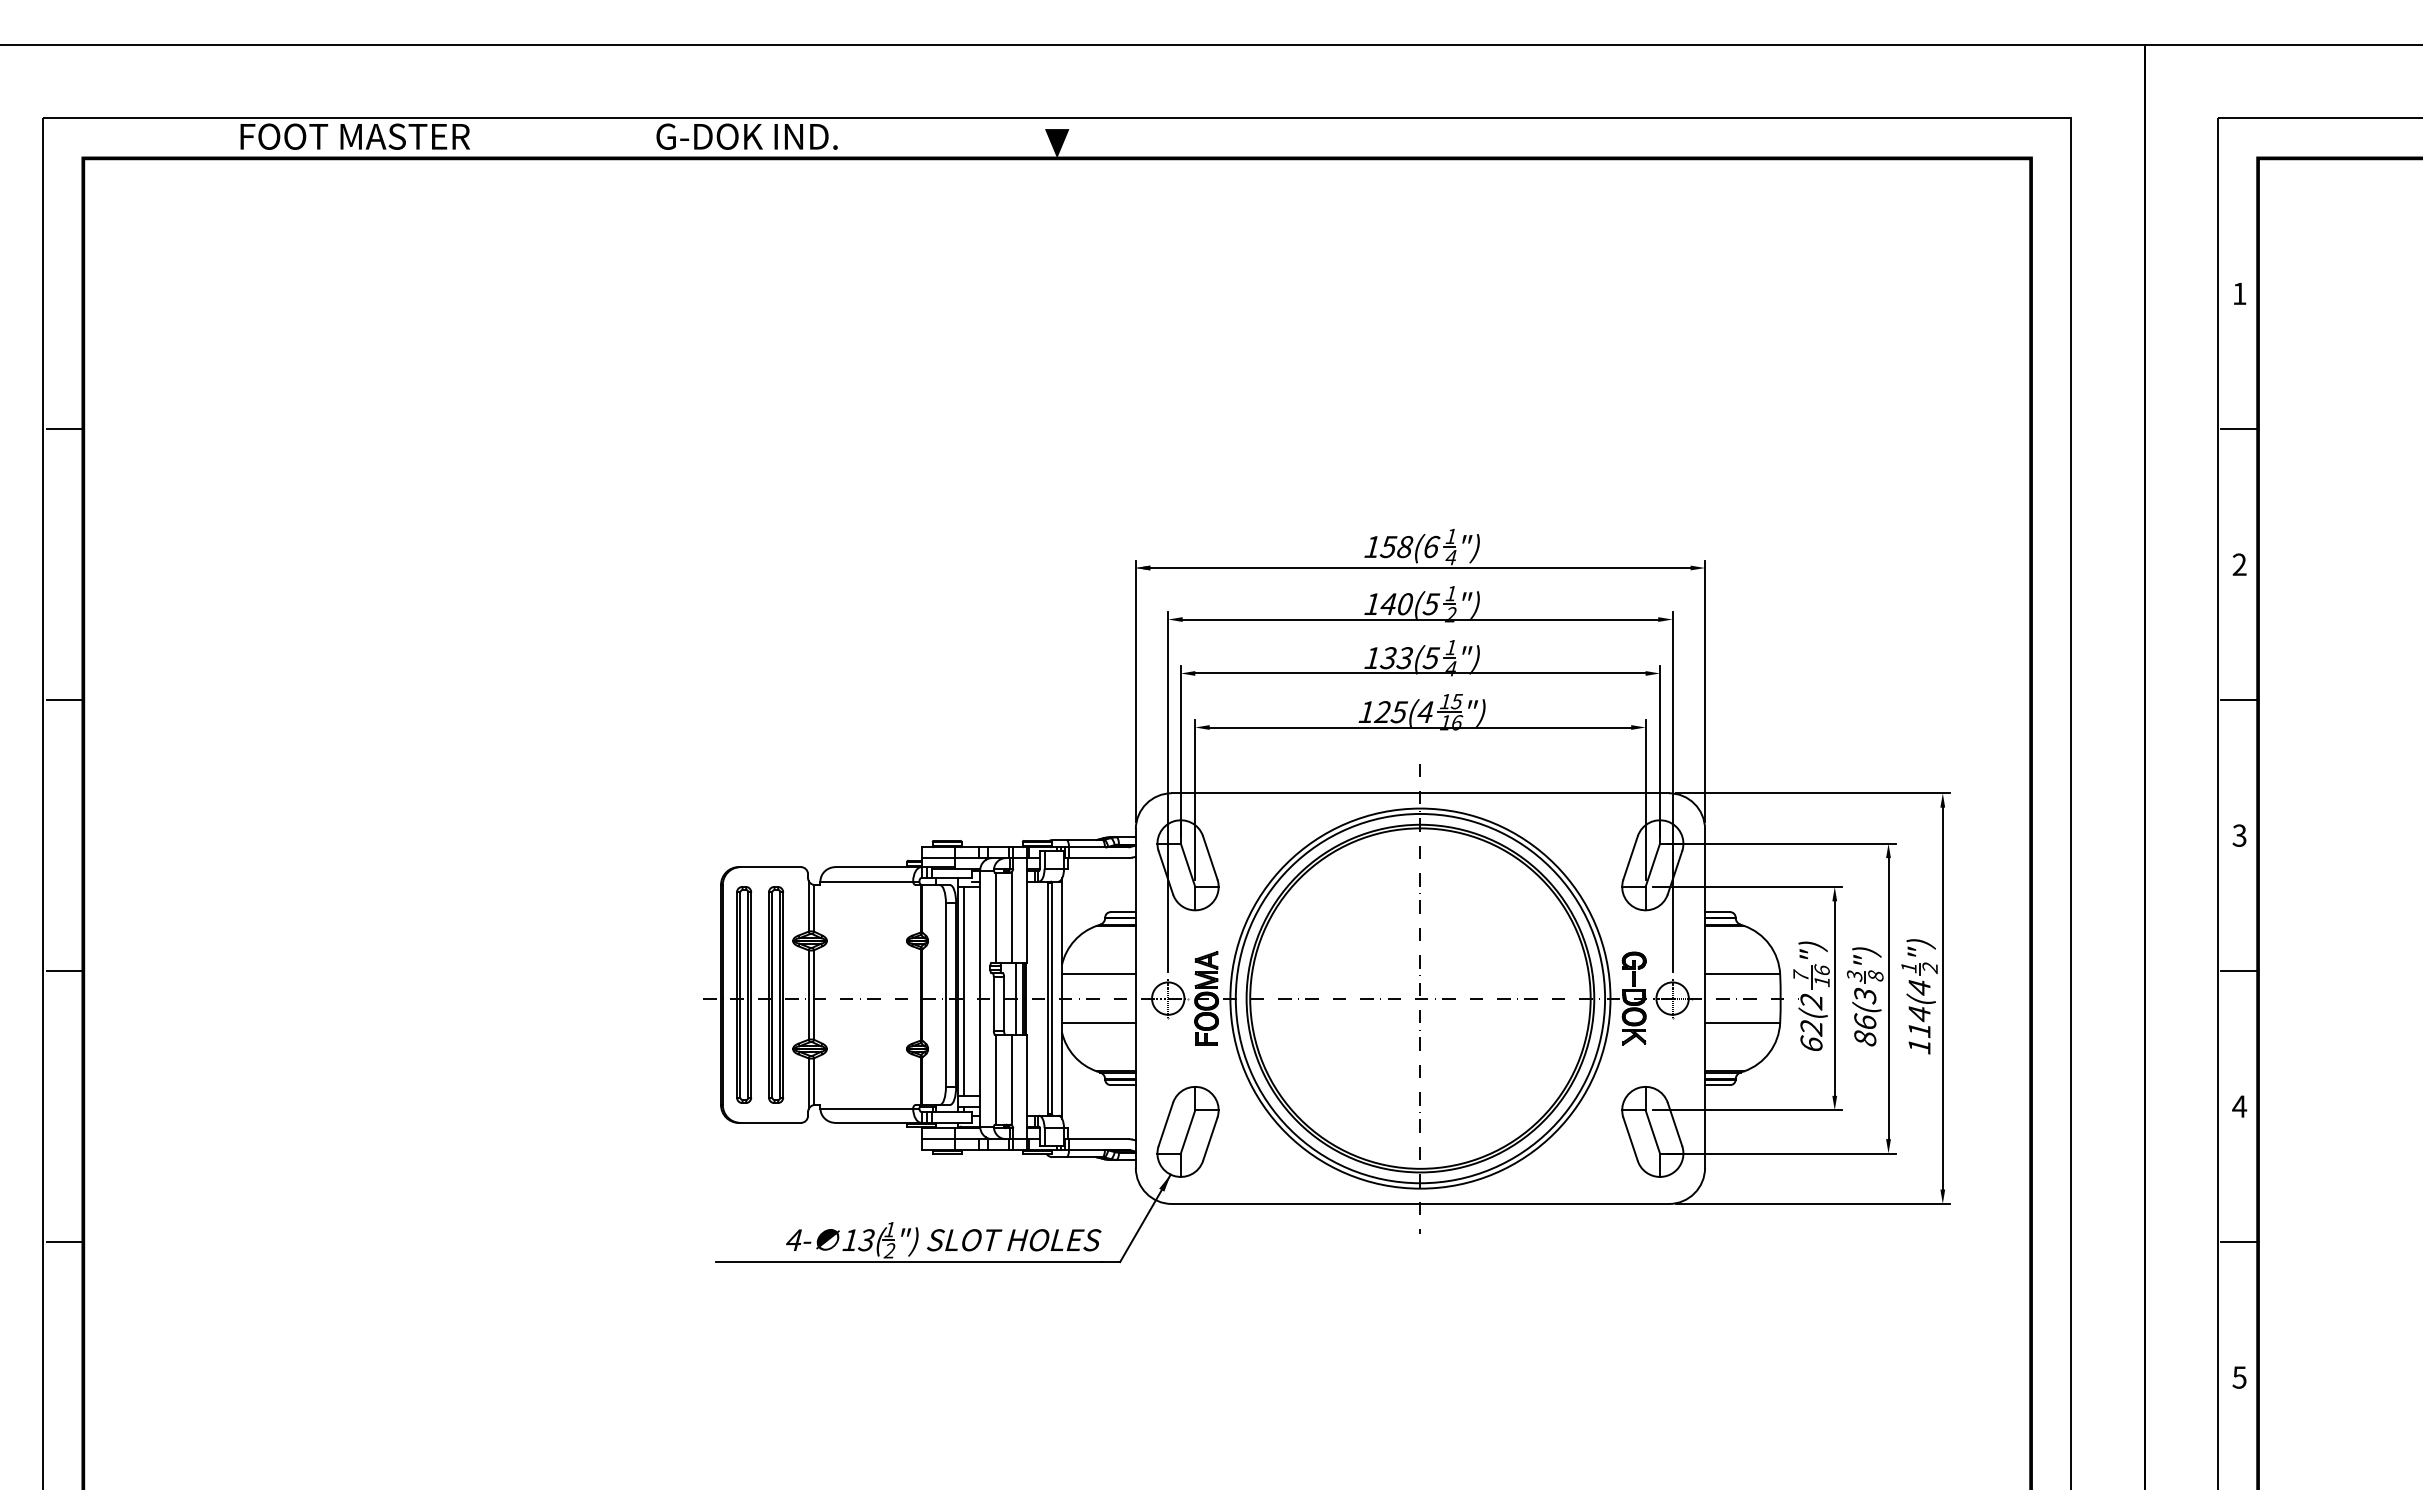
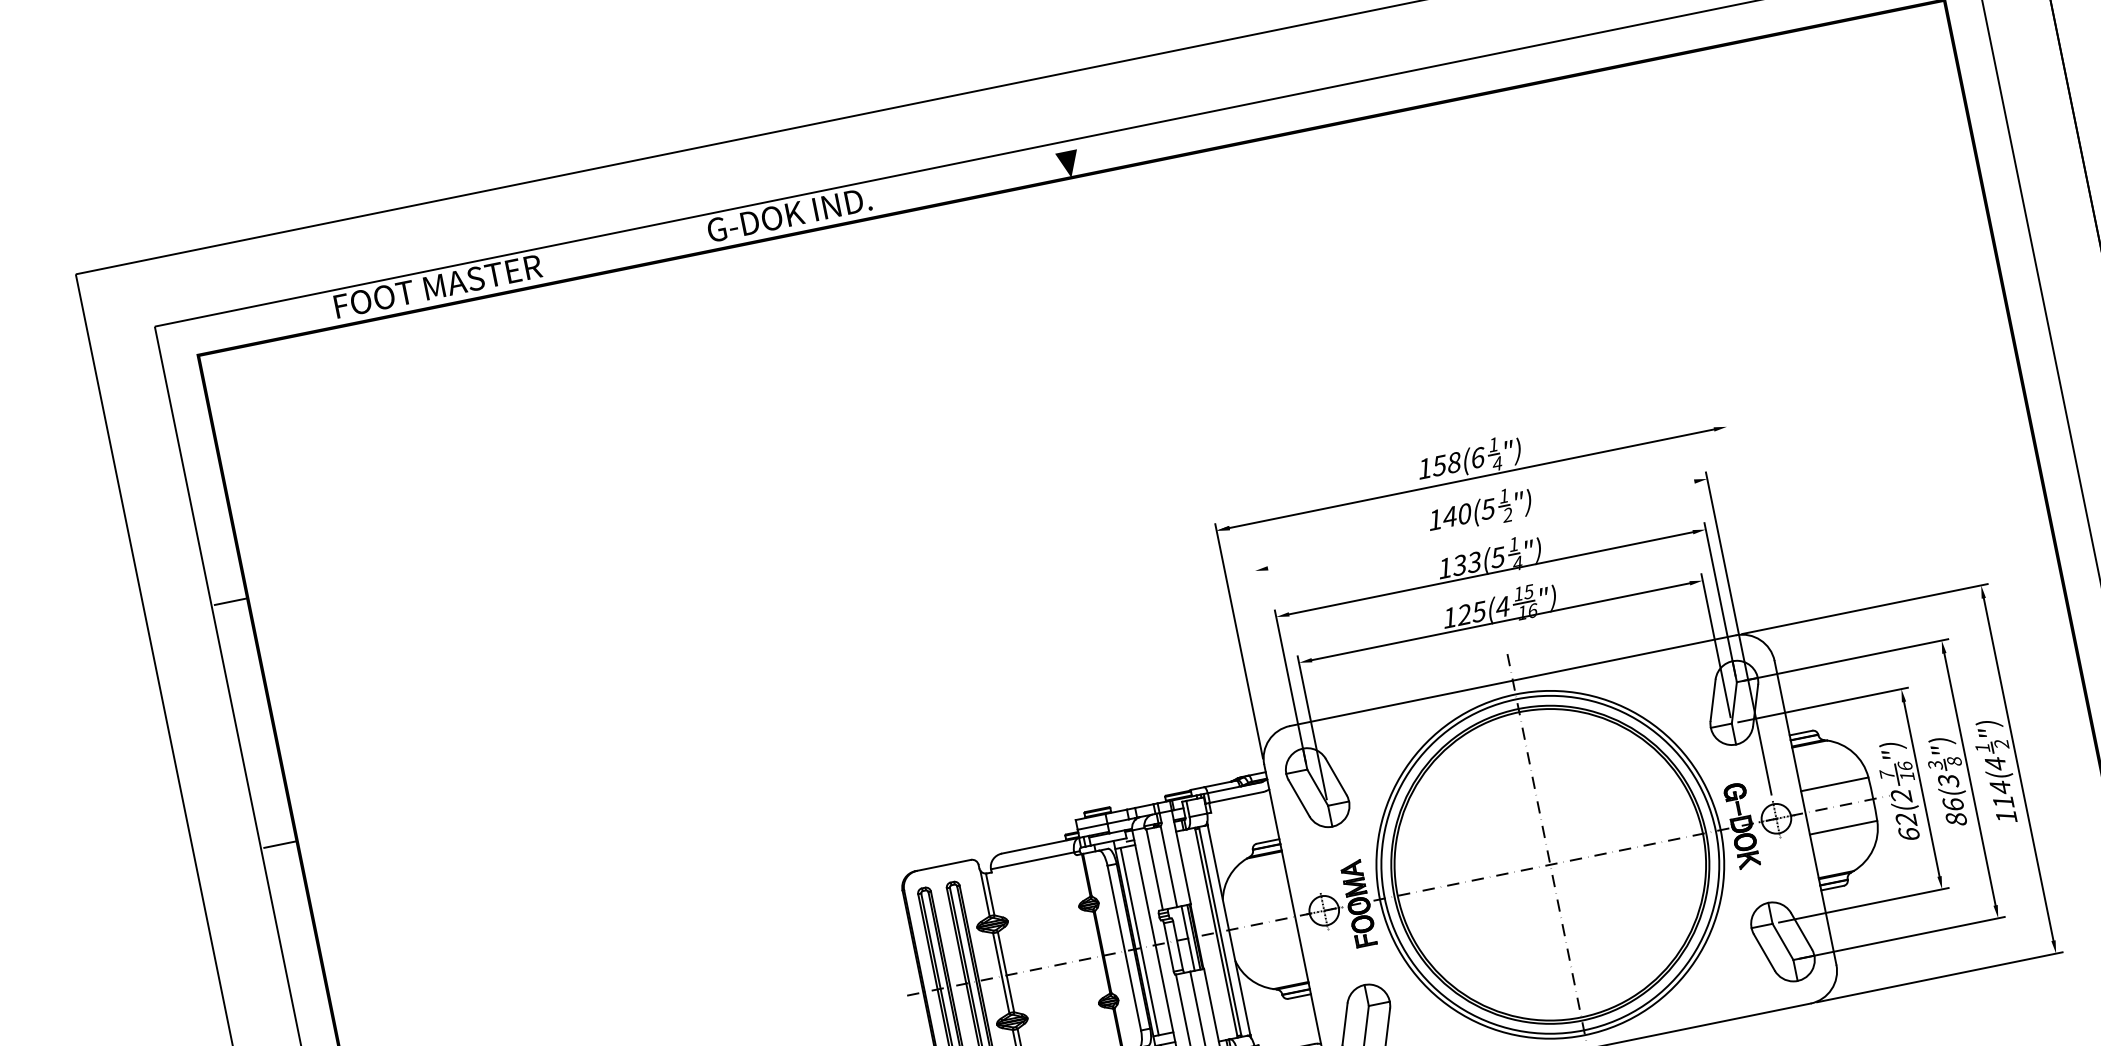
line: (1420, 619) -> (1481, 524), removed
line: (1705, 691) -> (1749, 537), removed
line: (1168, 791) -> (1286, 725), removed
line: (1098, 974) -> (1257, 901), removed
line: (1098, 1022) -> (1266, 944), removed

